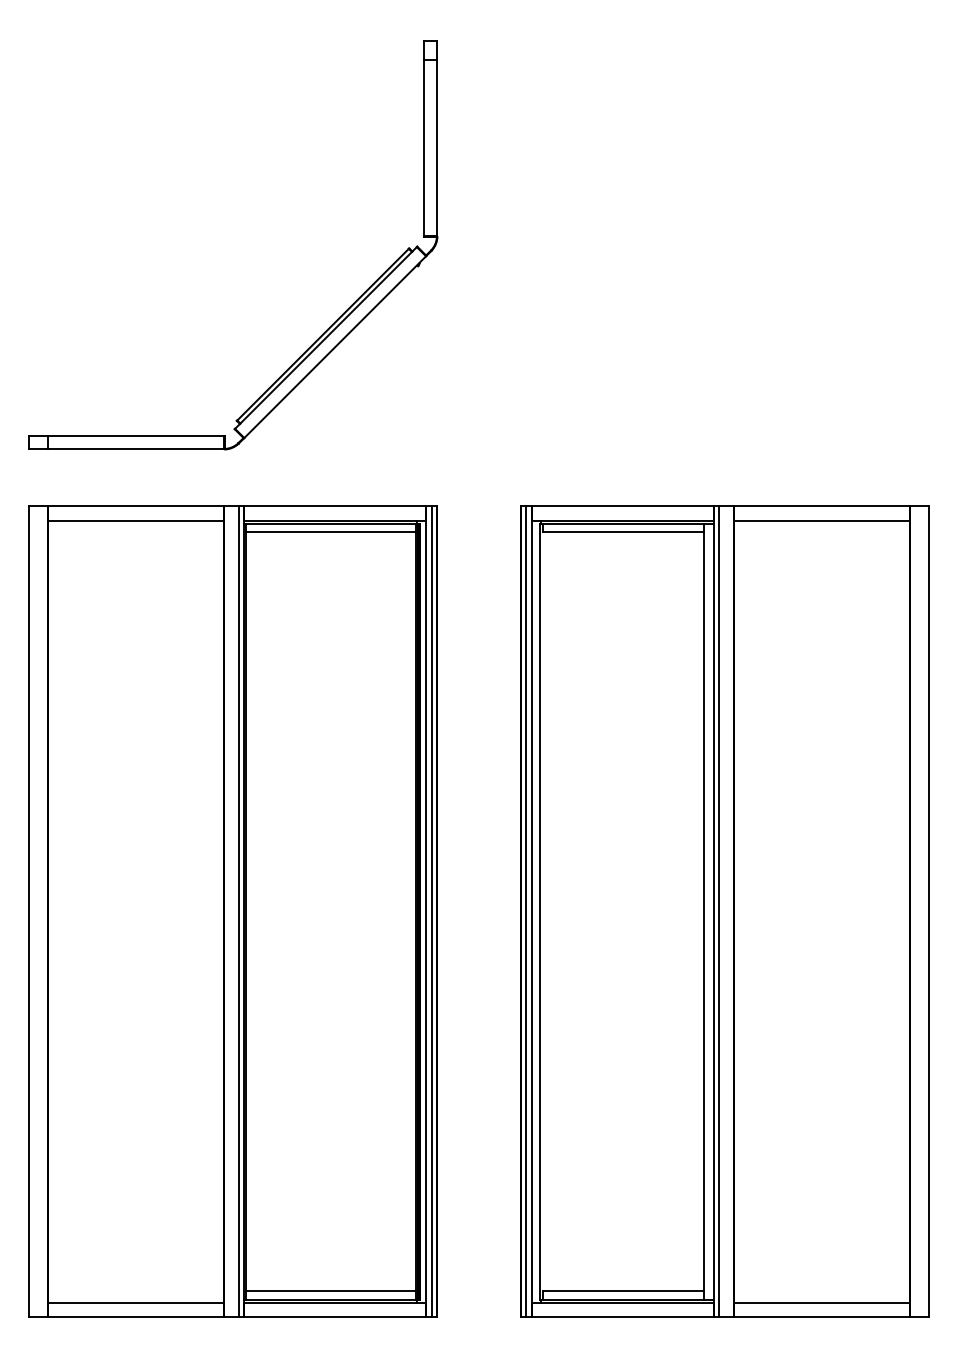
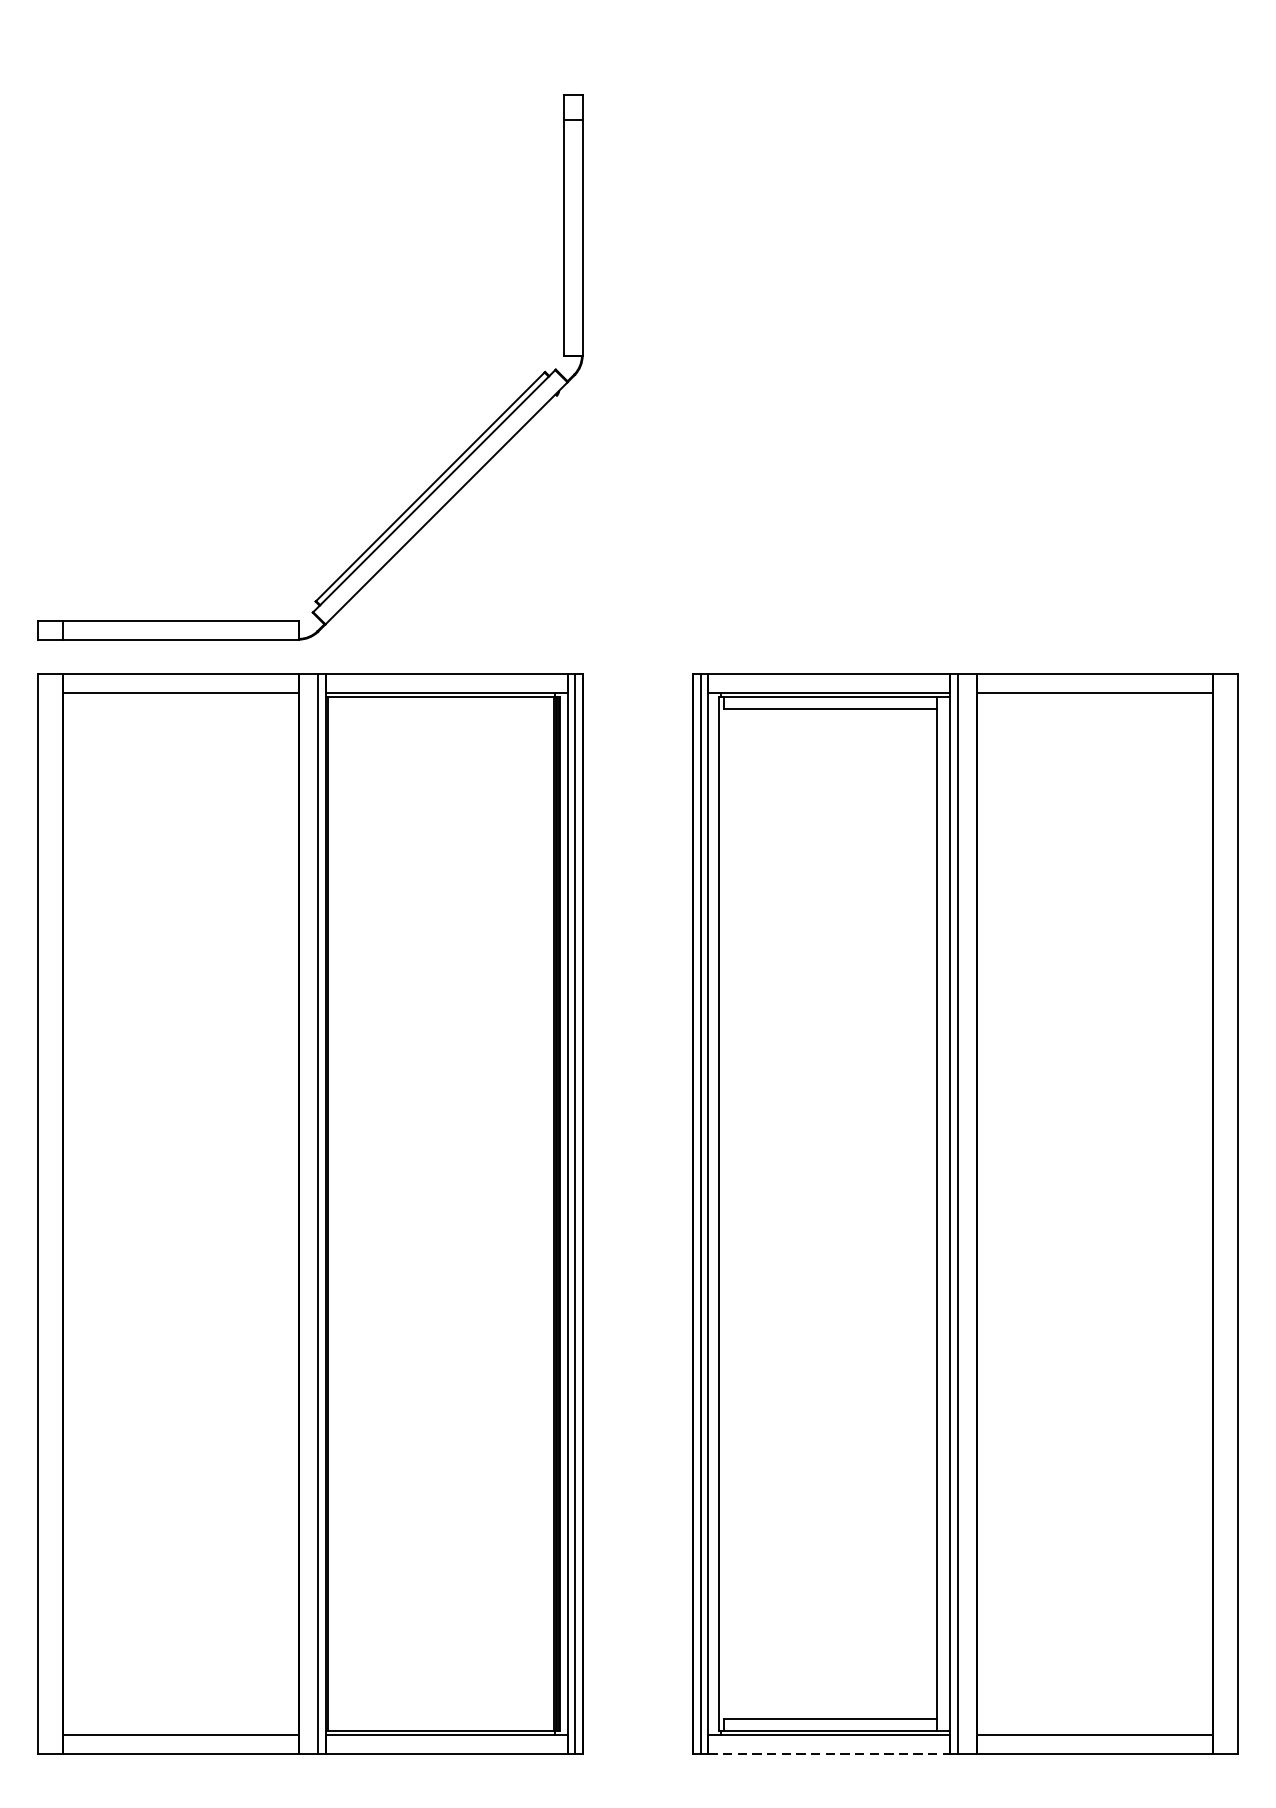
part: (322, 333) -> (429, 485), moved
line: (330, 532) -> (440, 708), removed
line: (330, 1291) -> (440, 1719), removed
line: (622, 1317) -> (829, 1754), solid -> dashed

